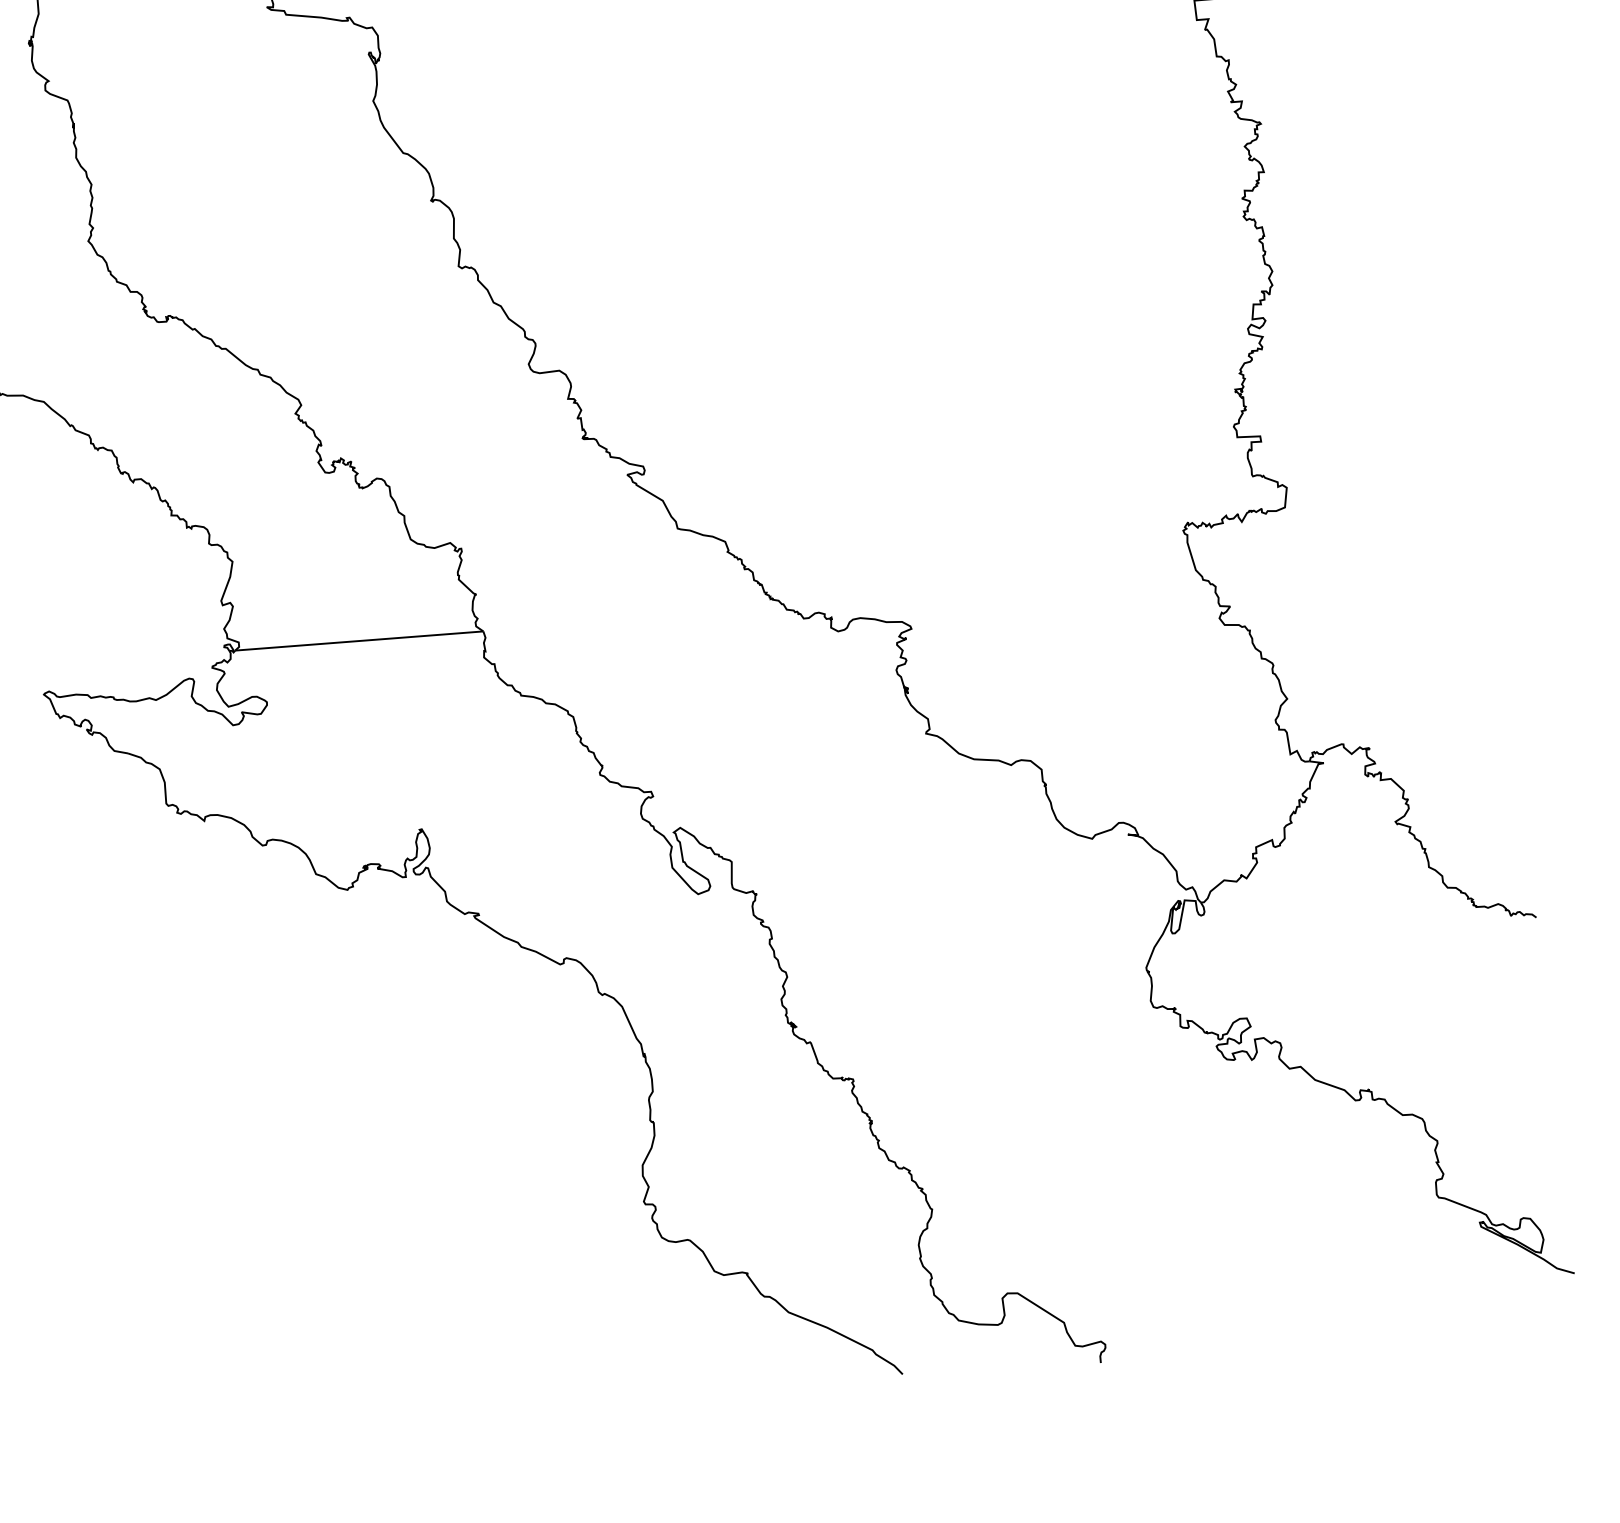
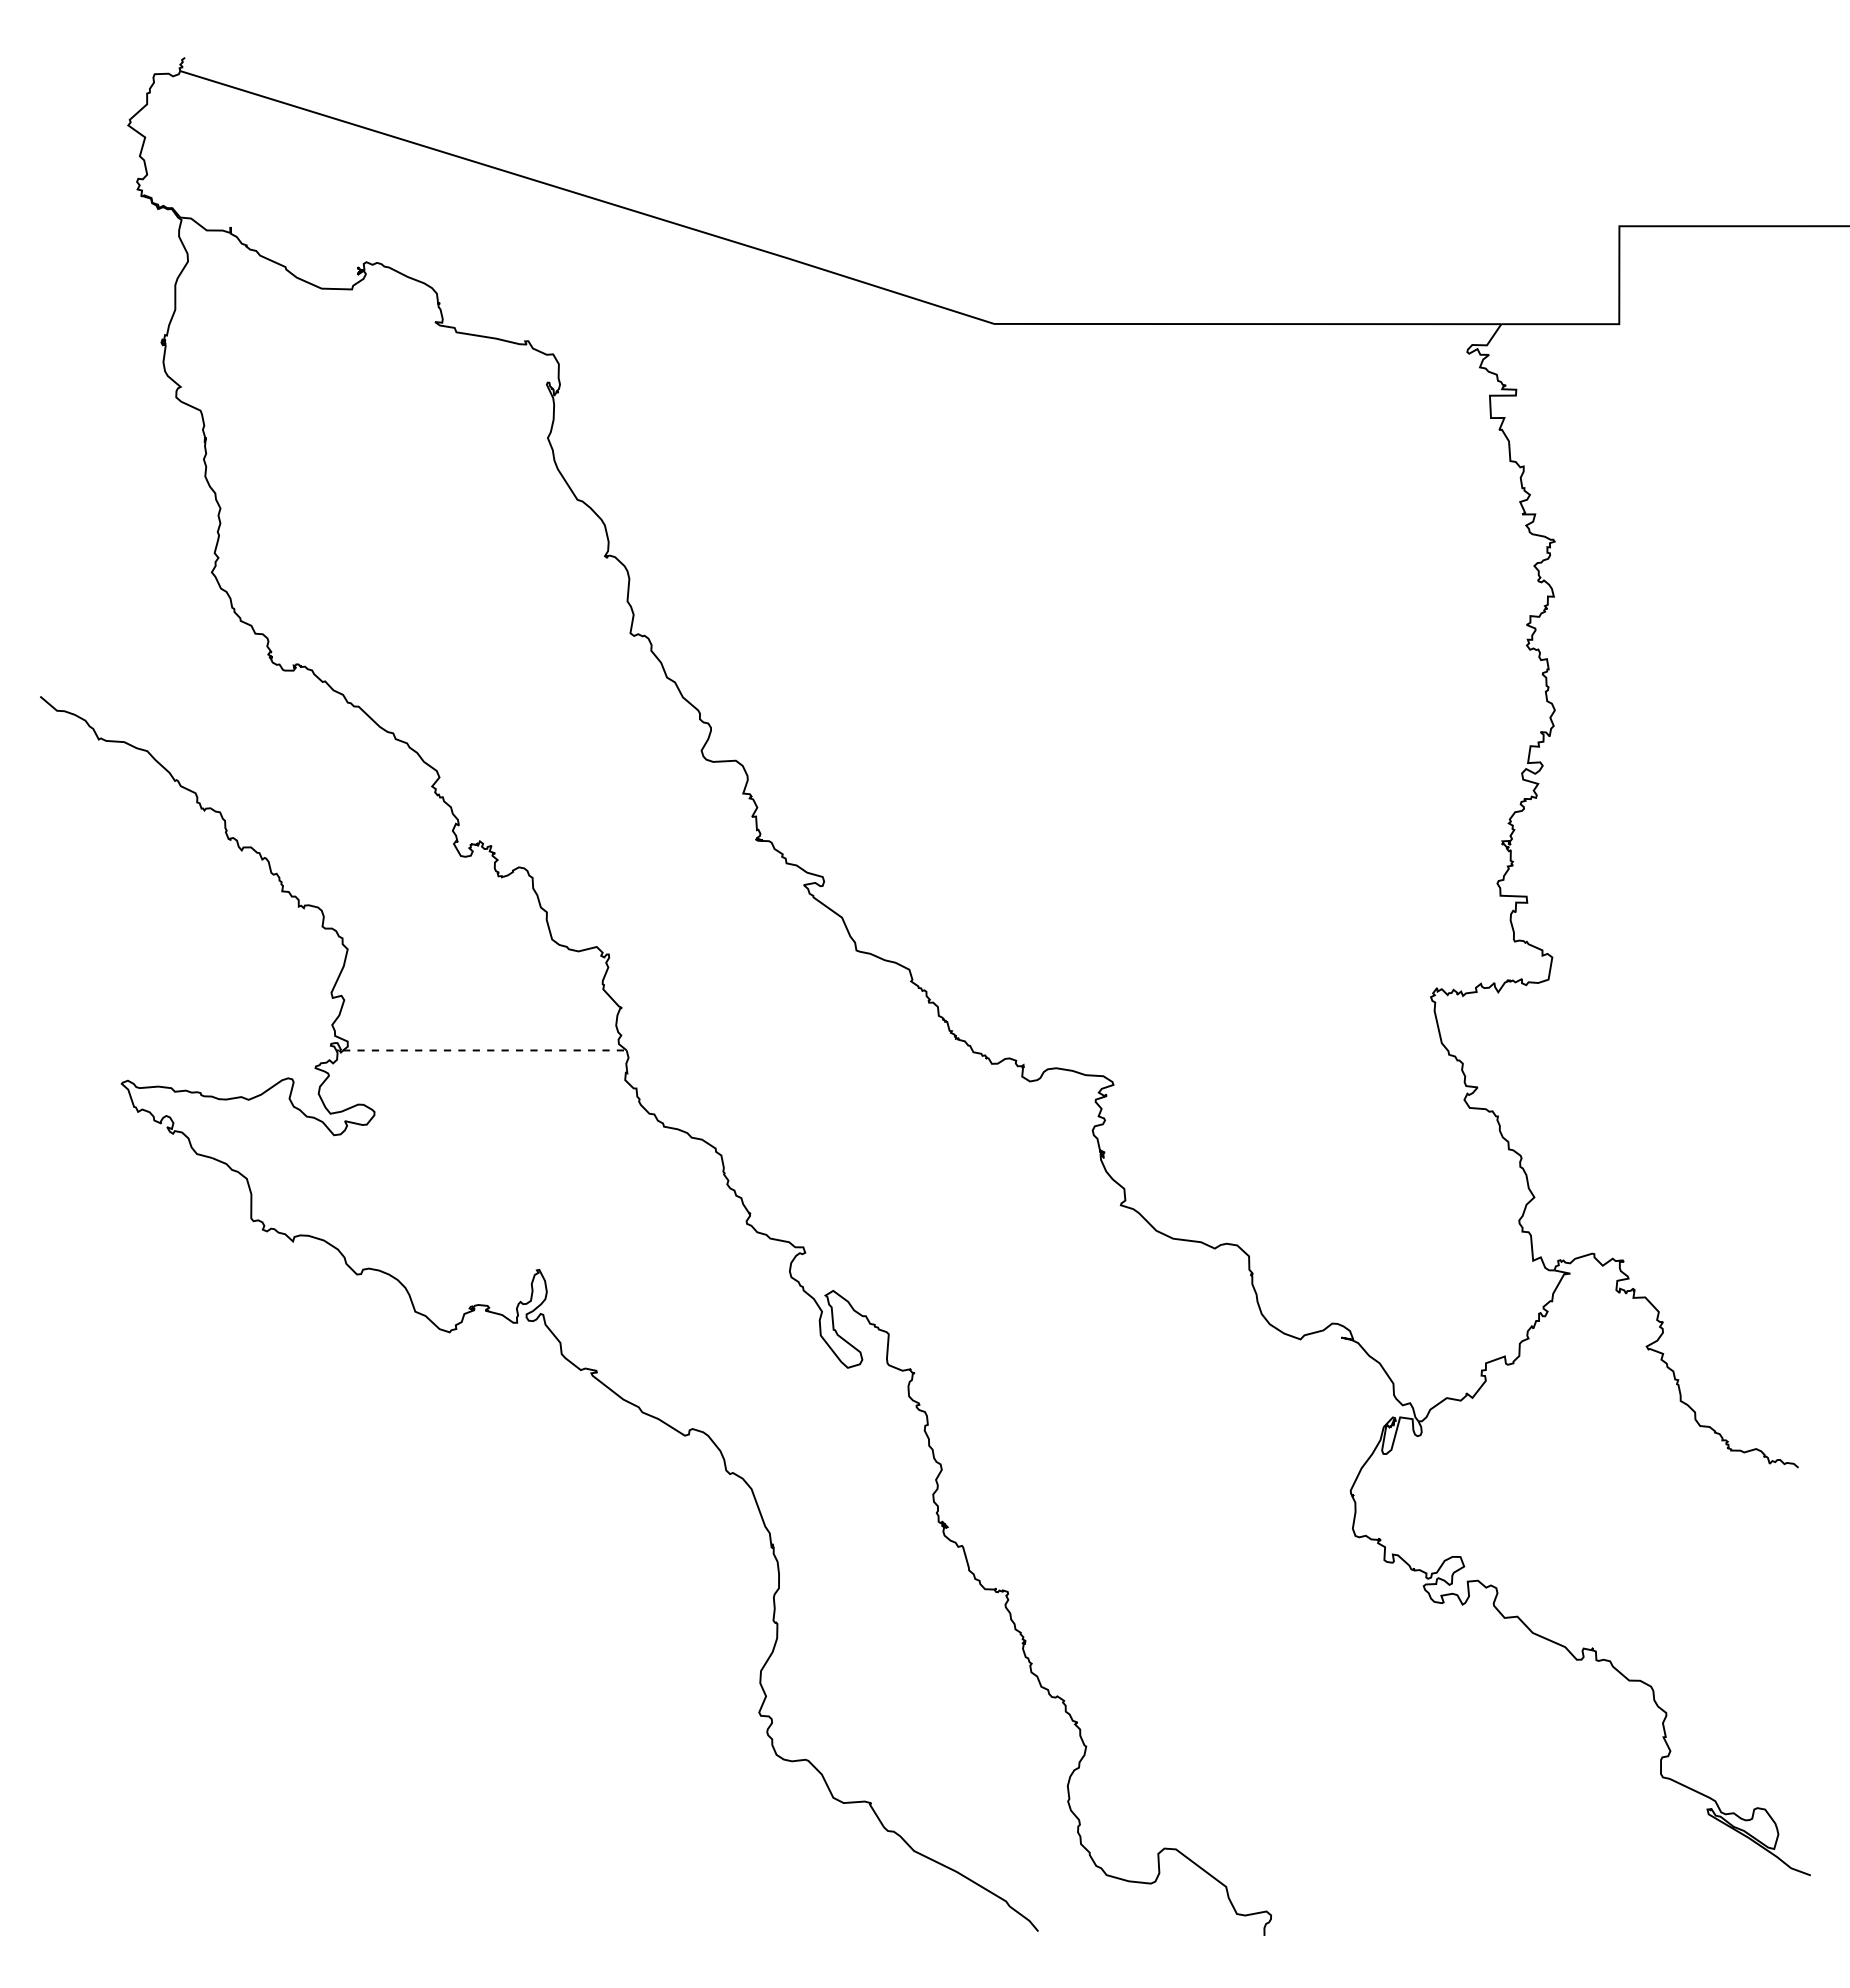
line: (359, 641) -> (484, 1050), solid -> dashed

